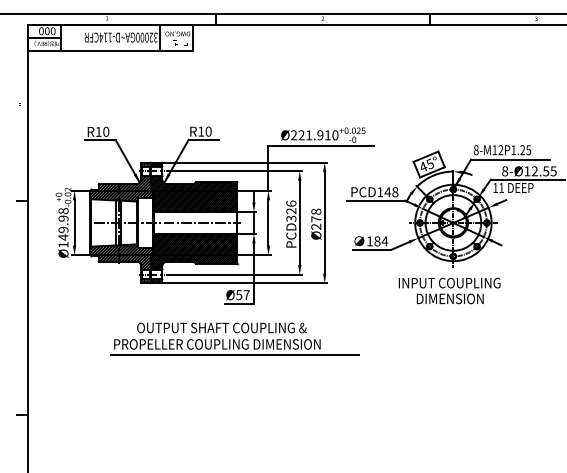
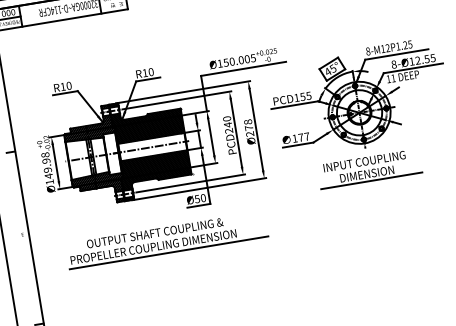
text: (314, 135) -> (236, 61), Ø221.910 -> Ø150.005
text: (391, 192) -> (305, 96), PCD148 -> PCD155
text: (291, 210) -> (228, 124), PCD326 -> PCD240
text: (381, 241) -> (304, 137), 184 -> 177
text: (246, 295) -> (203, 198), Ø57 -> Ø50
line: (454, 307) -> (371, 180), added
part: (234, 338) -> (166, 239), moved

